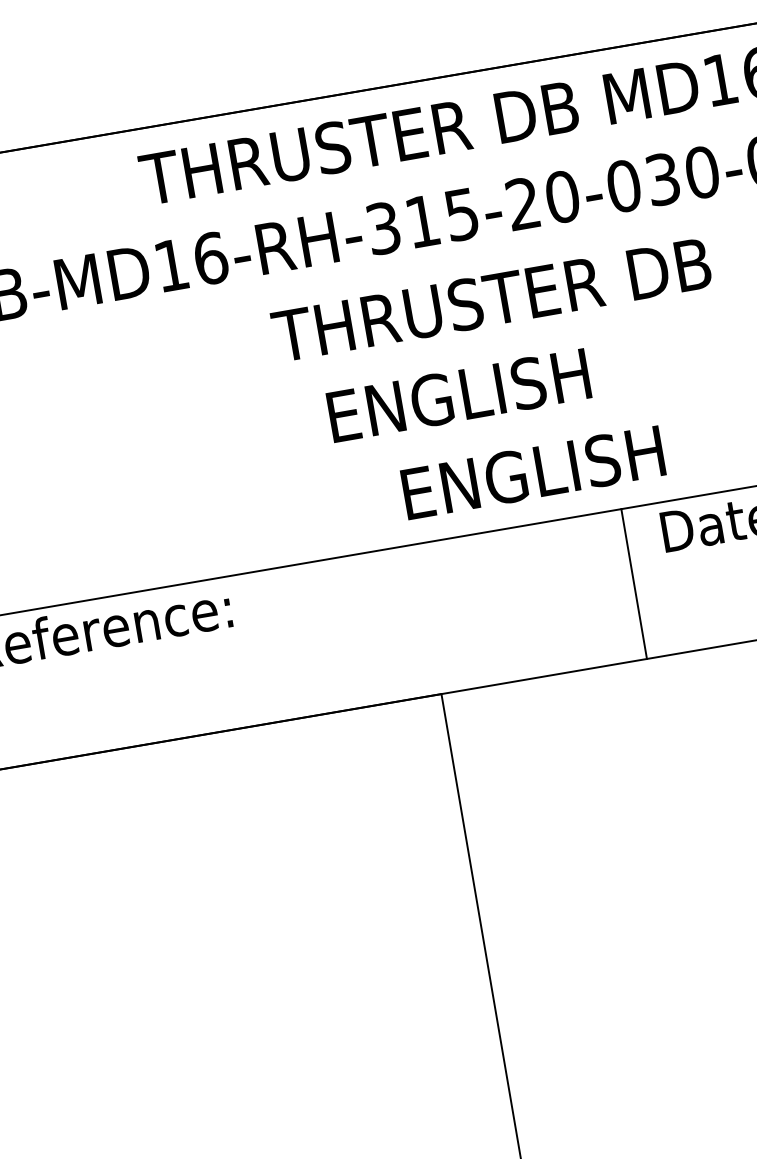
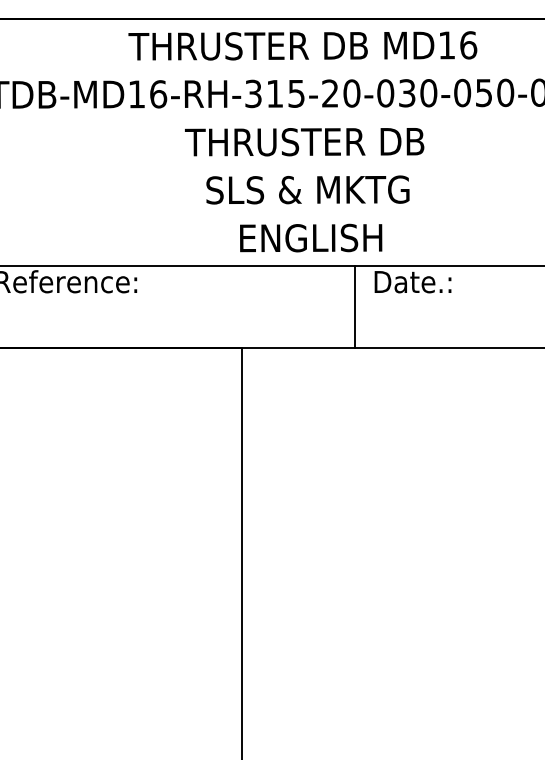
text: (511, 385) -> (307, 189), ENGLISH -> SLS & MKTG

